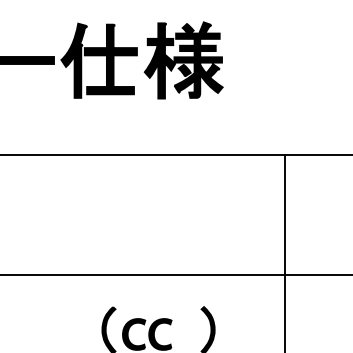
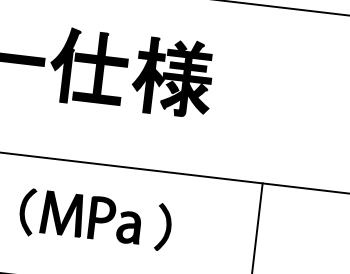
part: (123, 210) -> (95, 219), added

